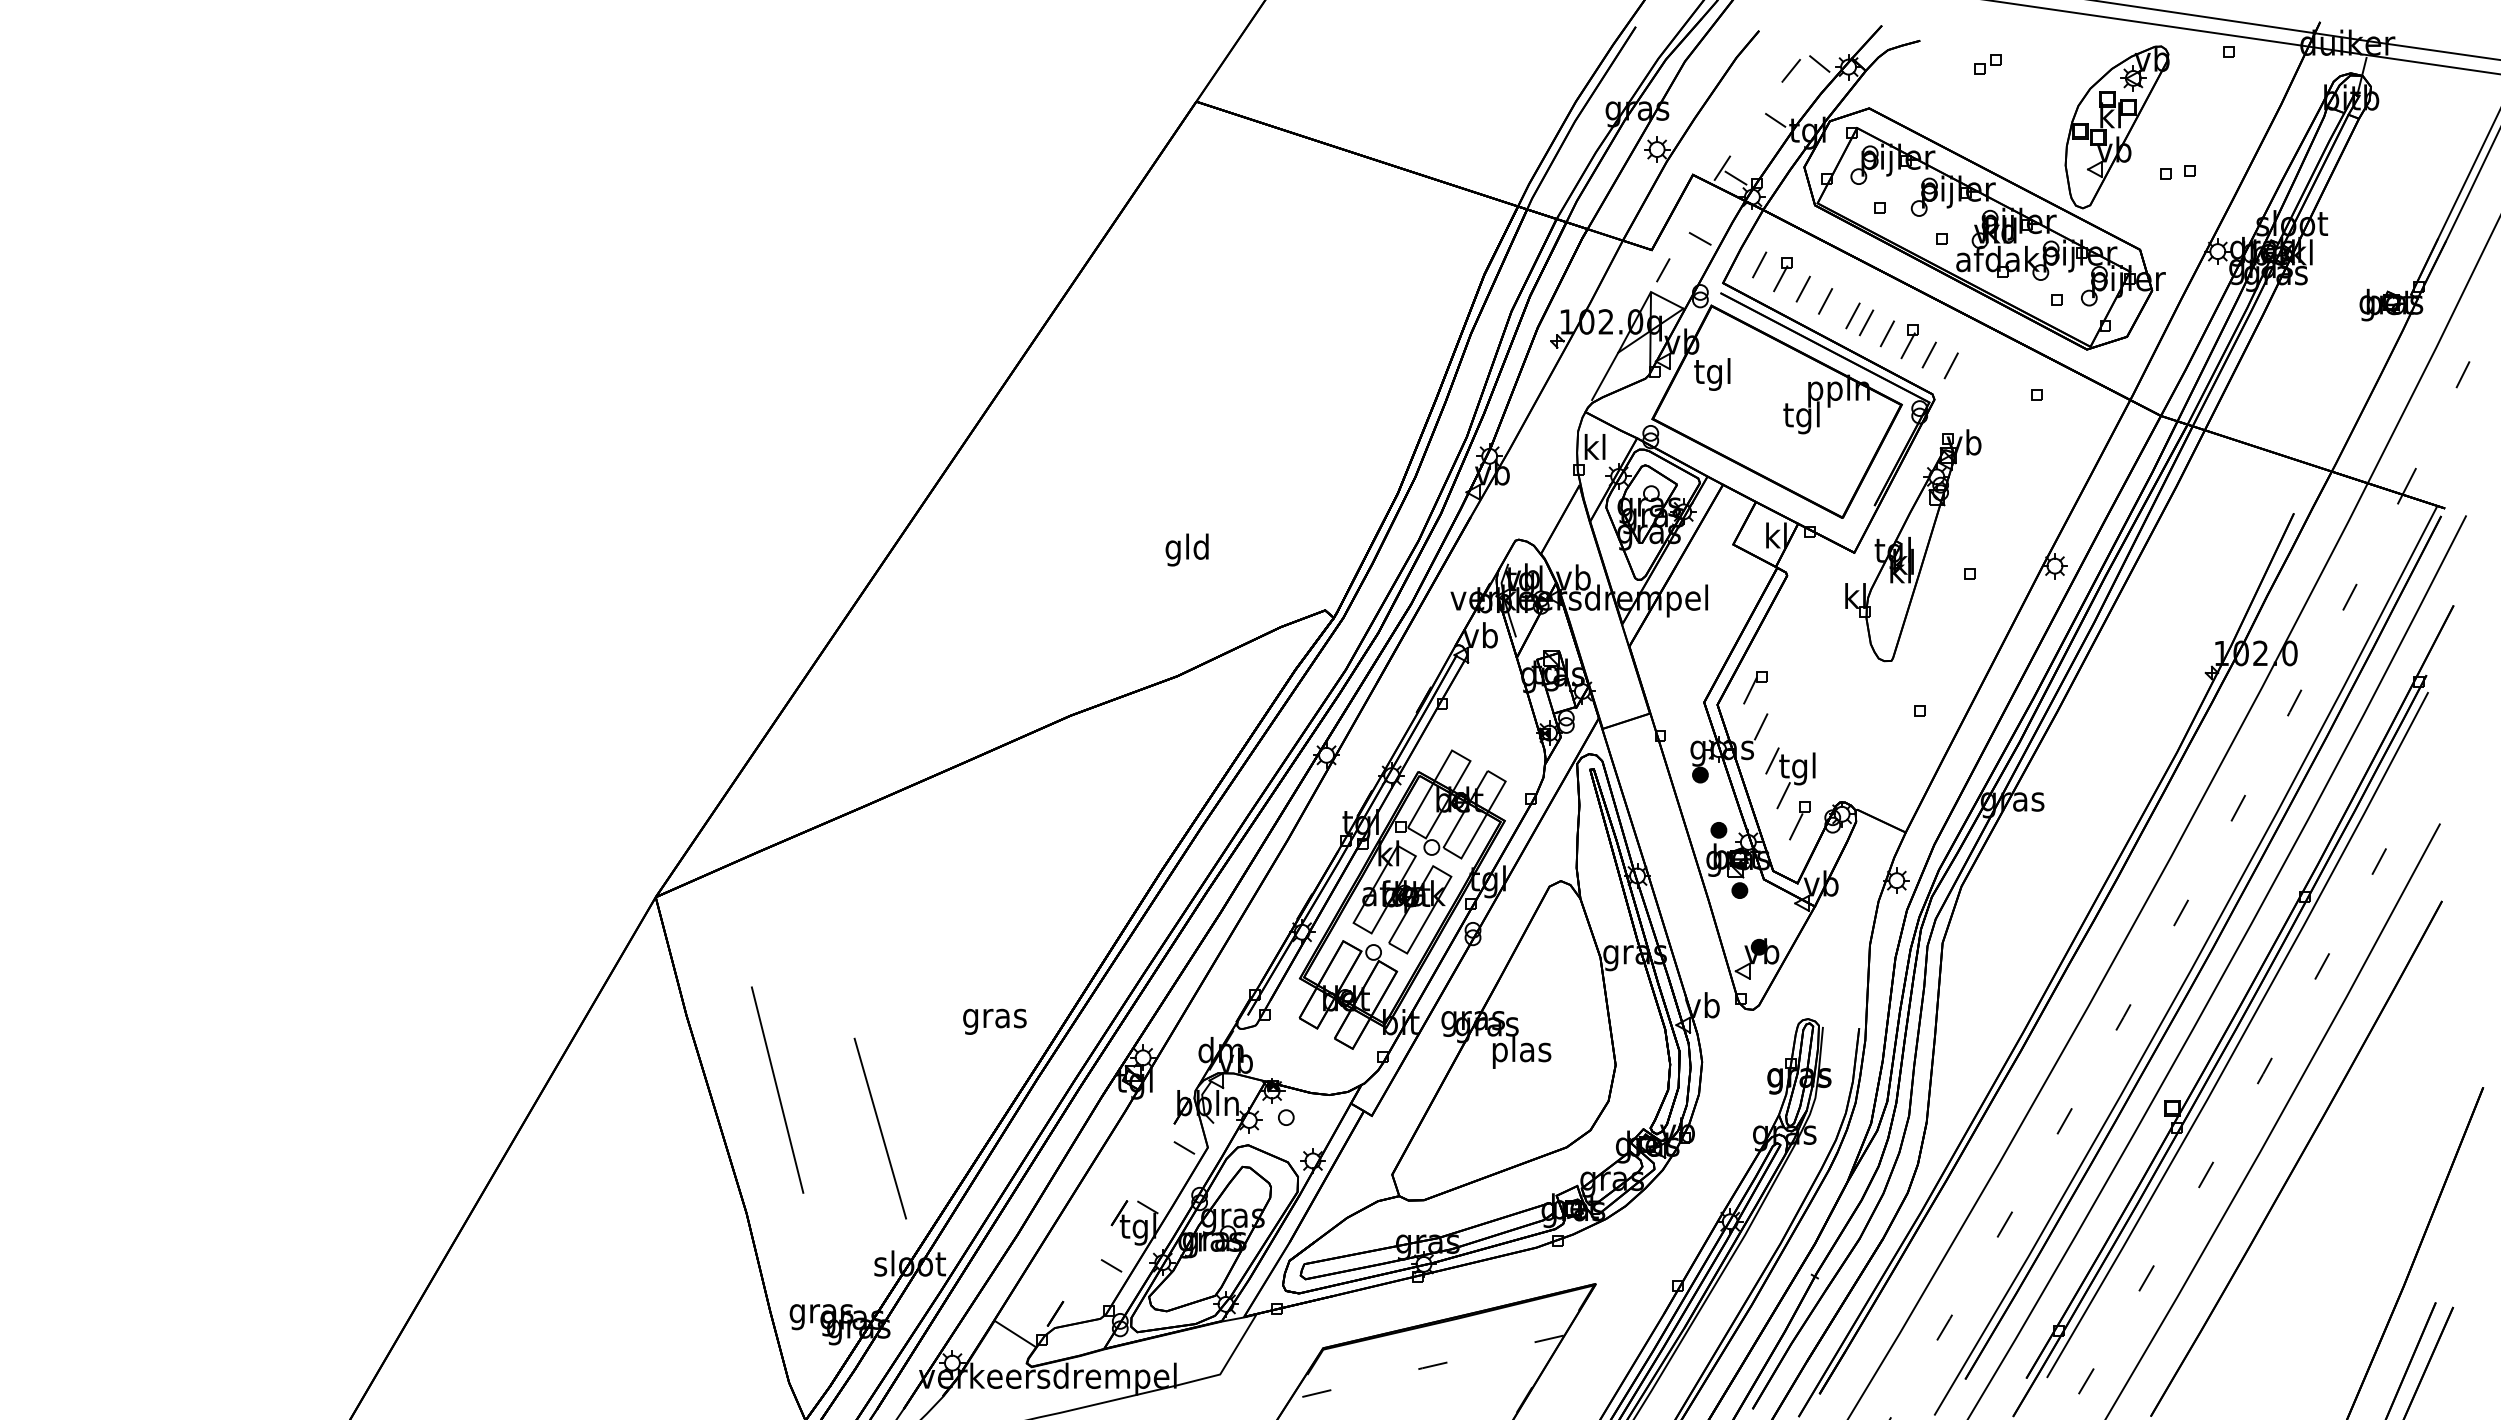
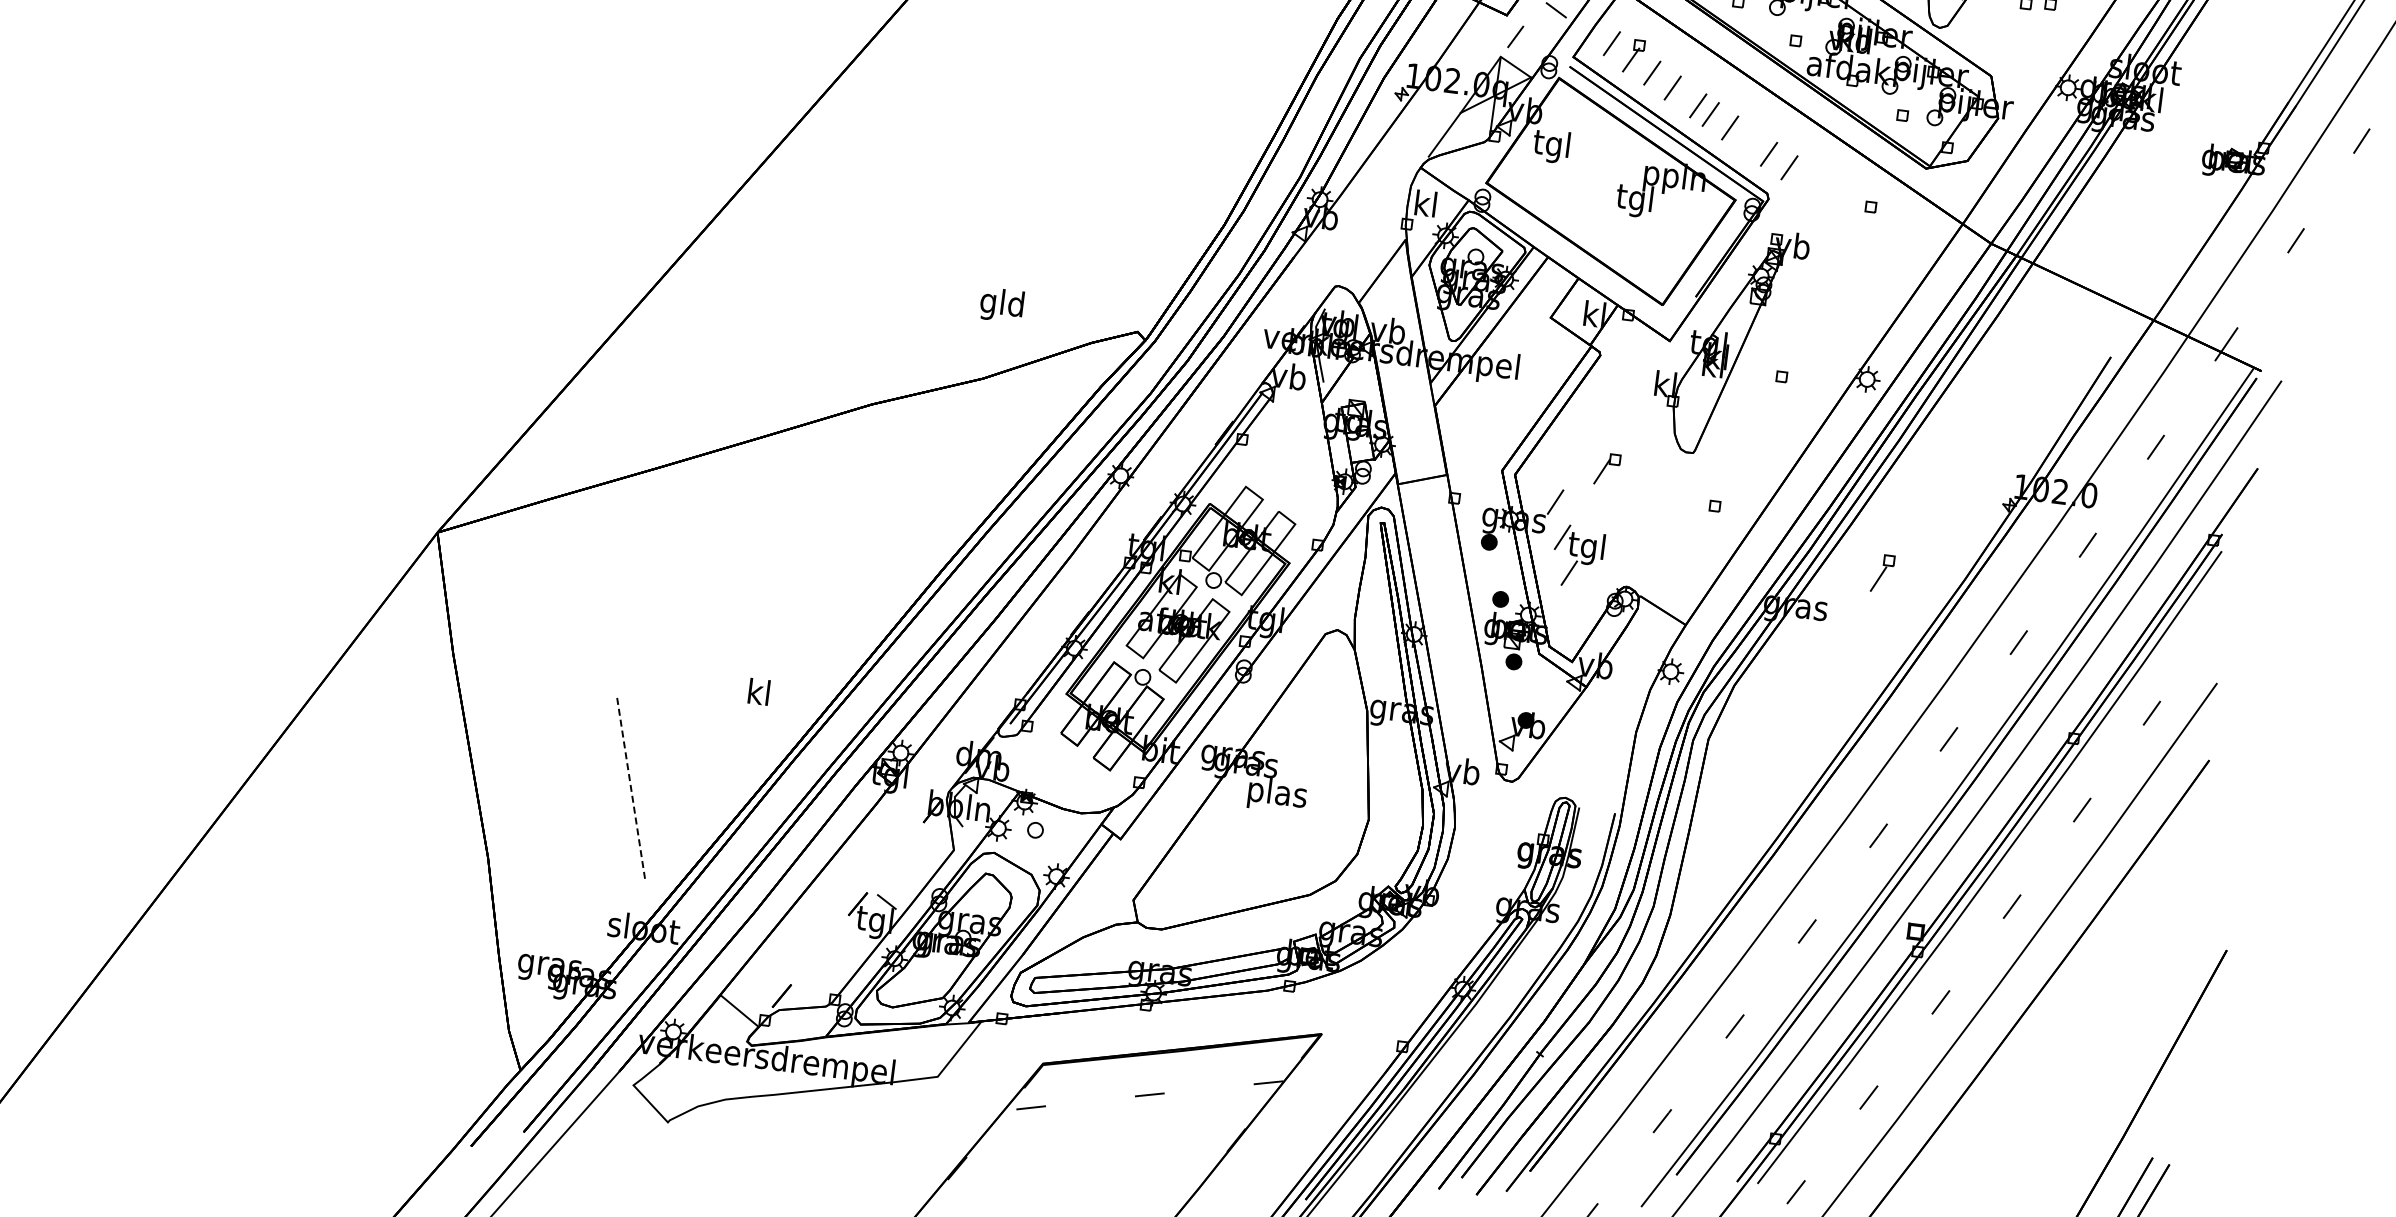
part: (1909, 341) -> (1751, 138), removed
text: (1186, 549) -> (1001, 304), moved
part: (1755, 687) -> (1607, 468), moved
part: (1799, 820) -> (1882, 573), moved
text: (994, 1018) -> (758, 695), gras -> kl
line: (777, 1089) -> (534, 738), removed
line: (880, 1129) -> (631, 791), solid -> dashed
line: (1183, 1147) -> (929, 847), removed
line: (1111, 1265) -> (843, 955), removed

